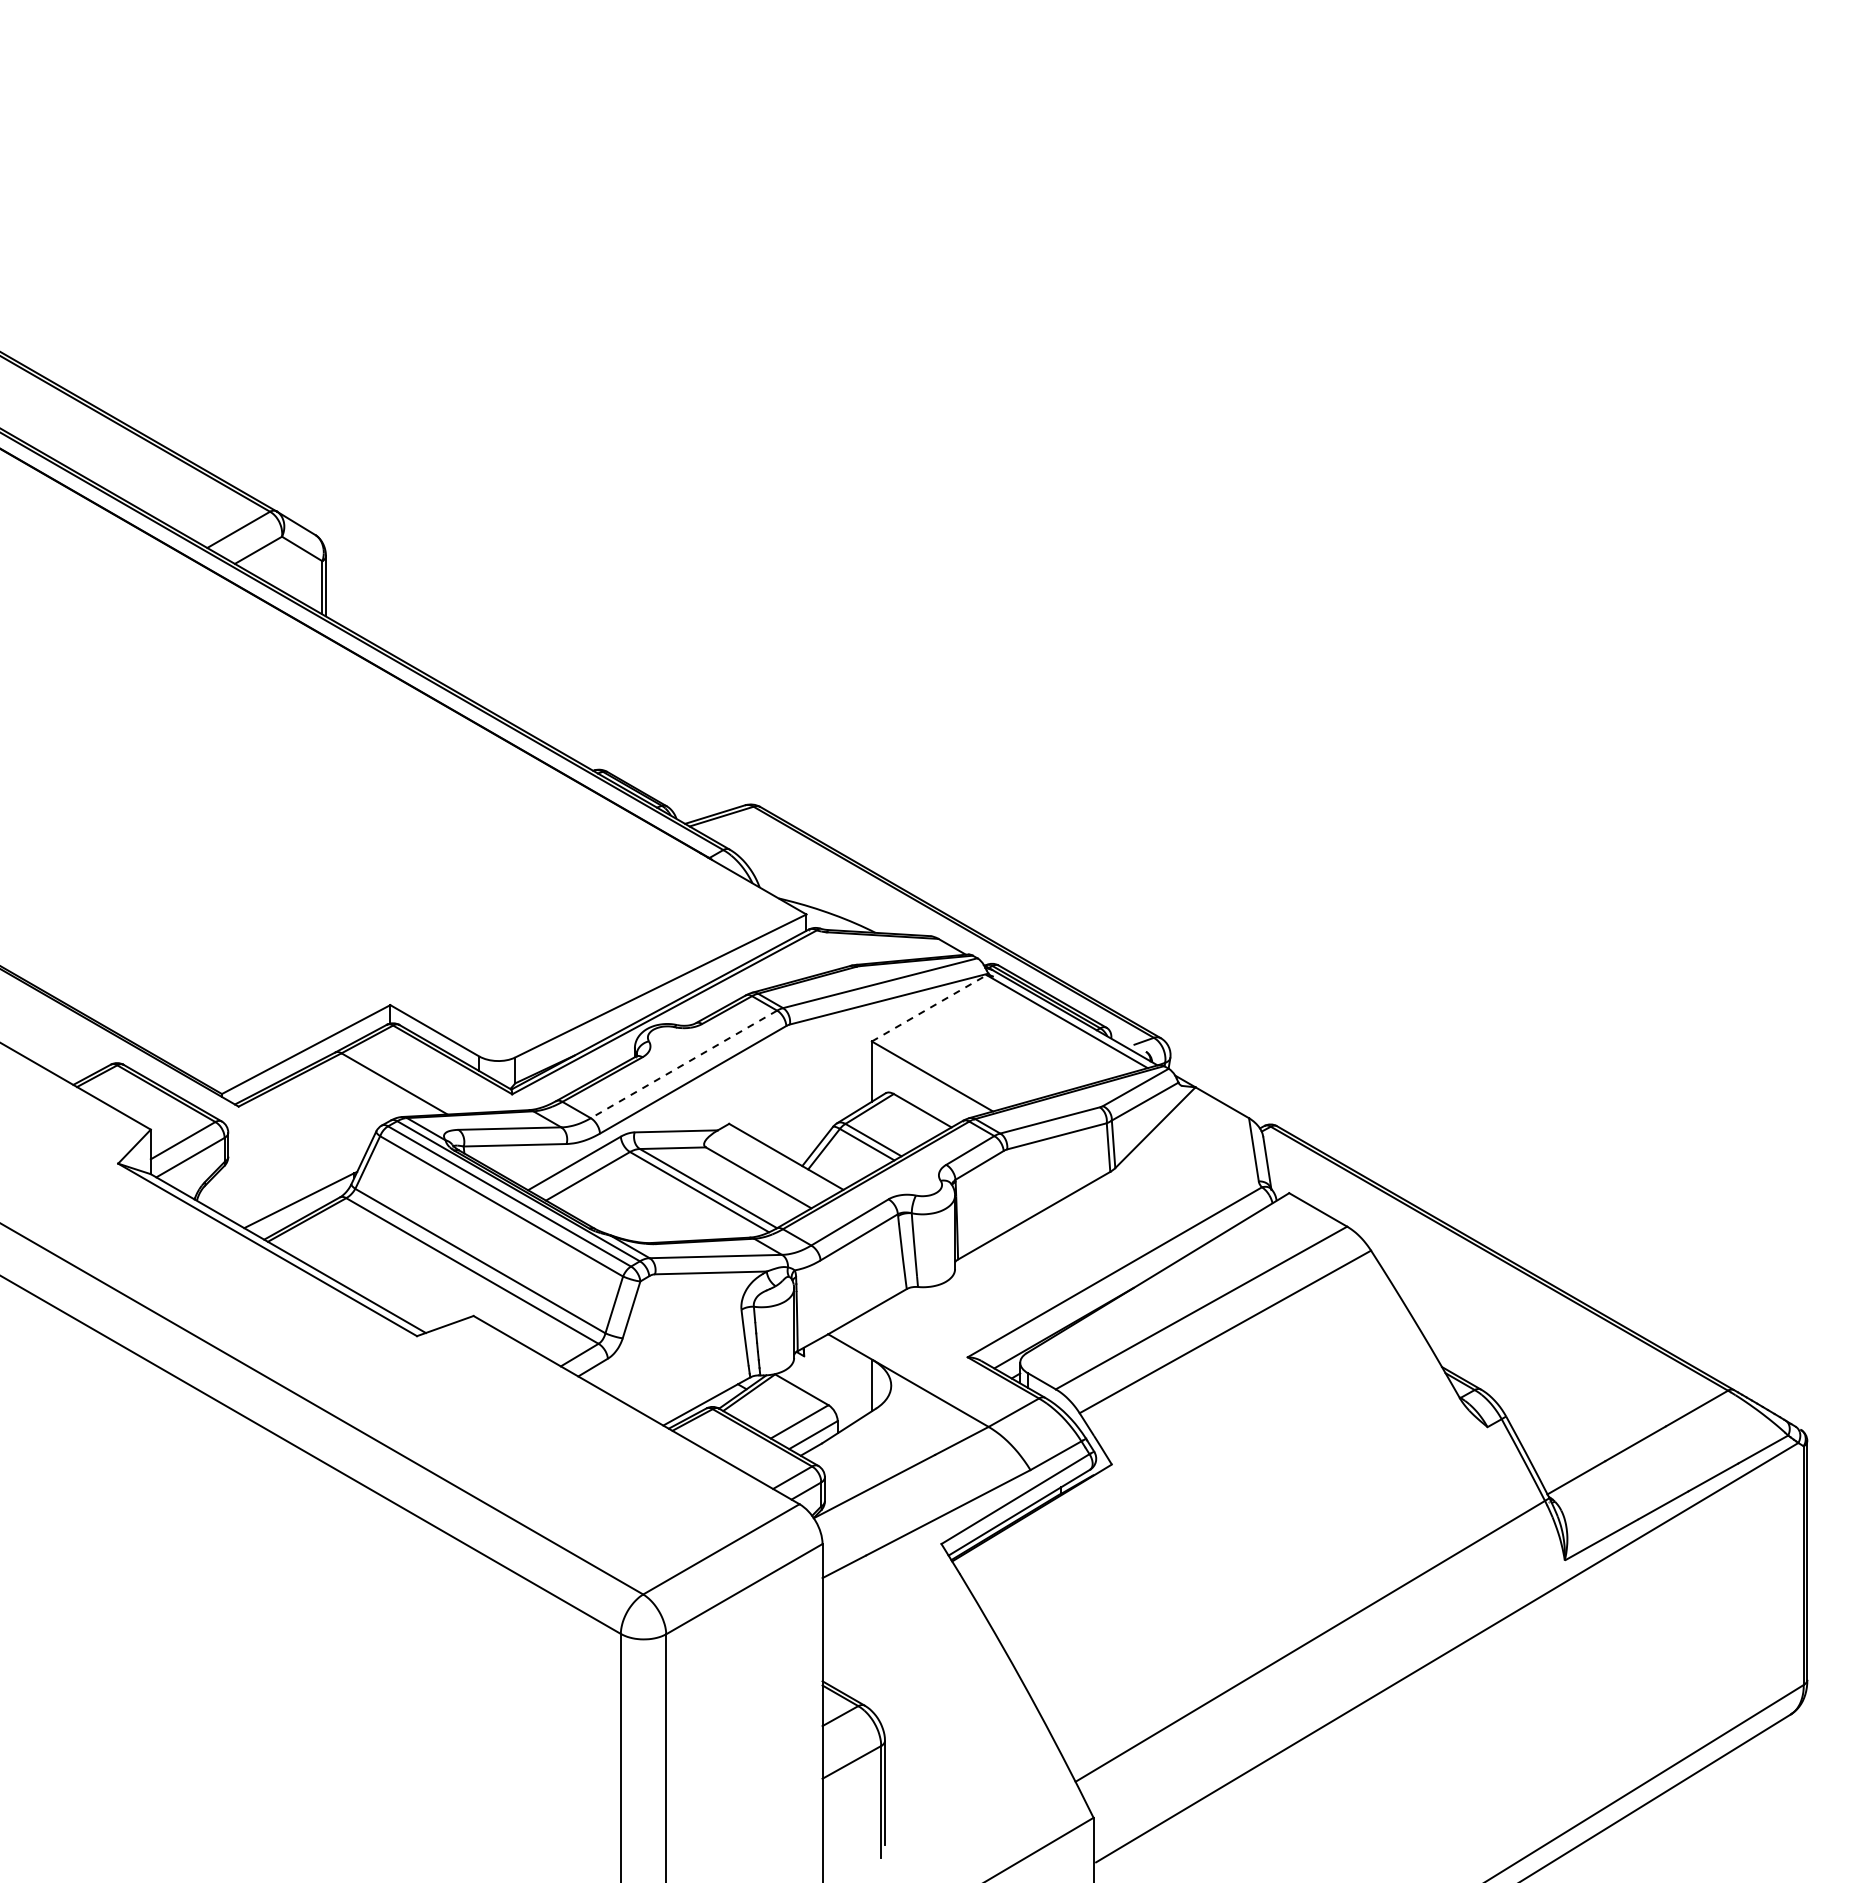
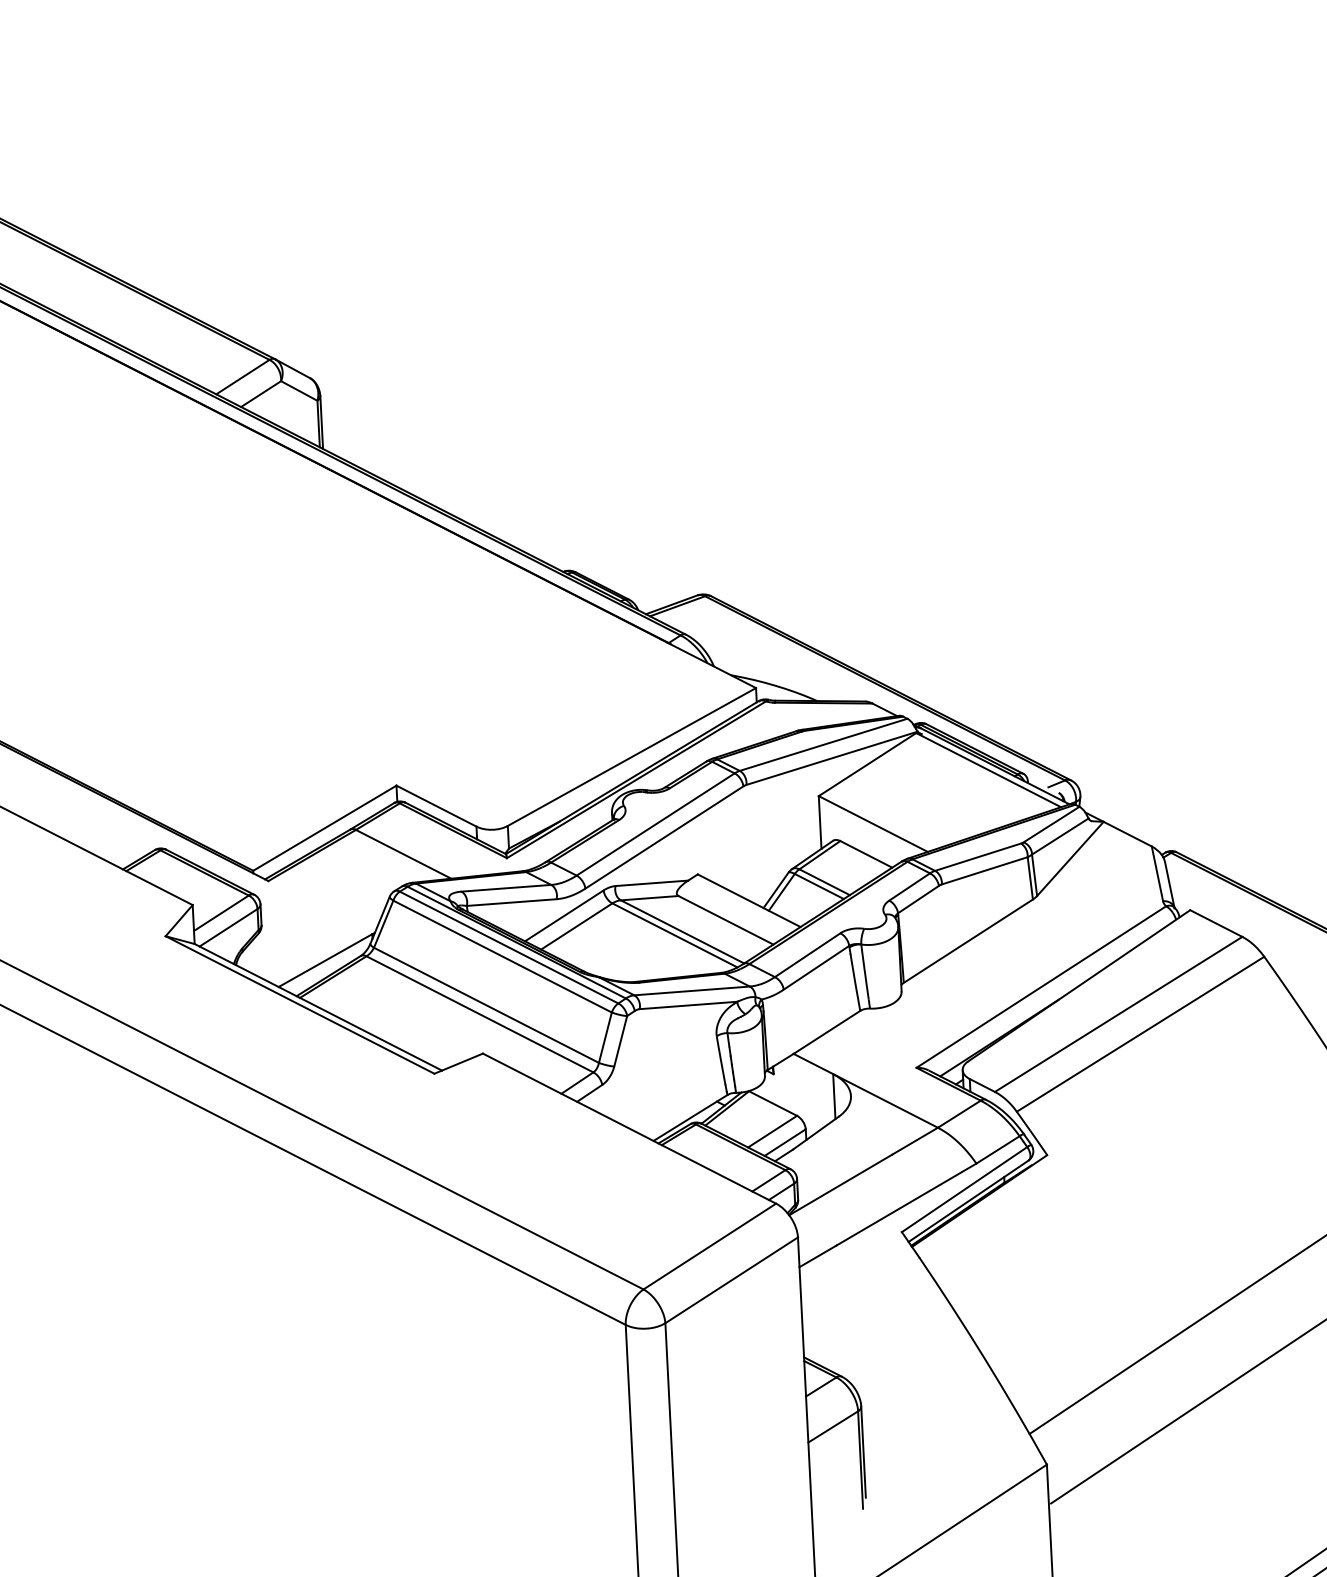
line: (929, 1008) -> (867, 764), dashed -> solid
line: (683, 1064) -> (655, 824), dashed -> solid

